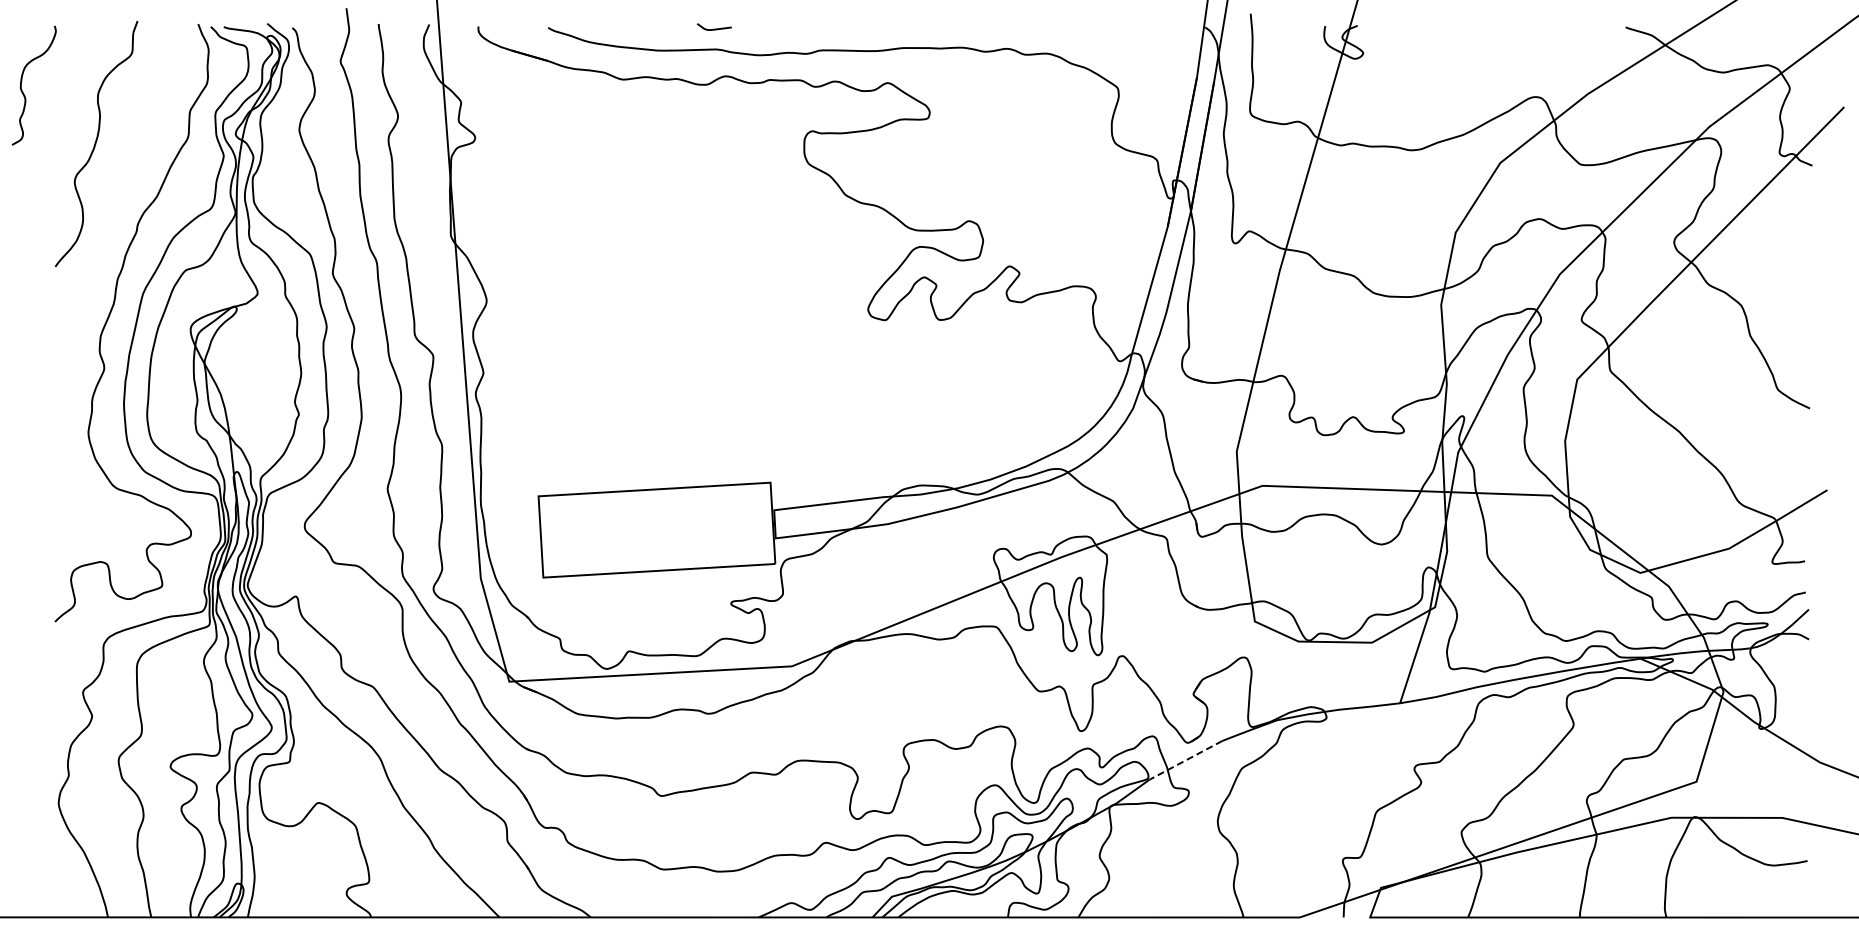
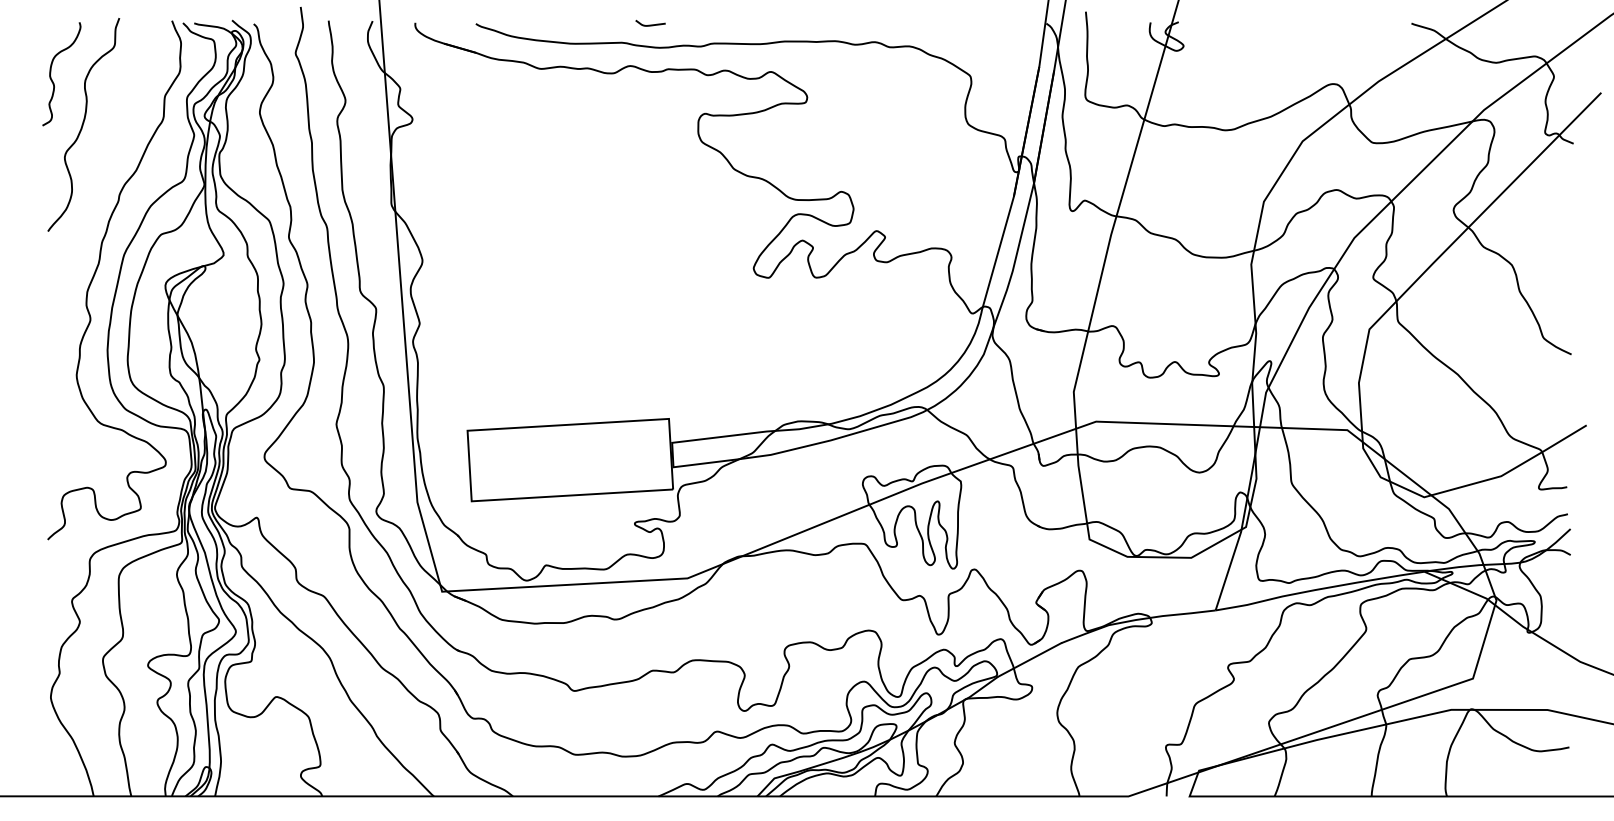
curve: (714, 28) -> (650, 24), moved
curve: (22, 81) -> (51, 70), moved
line: (1185, 760) -> (1029, 660), dashed -> solid

